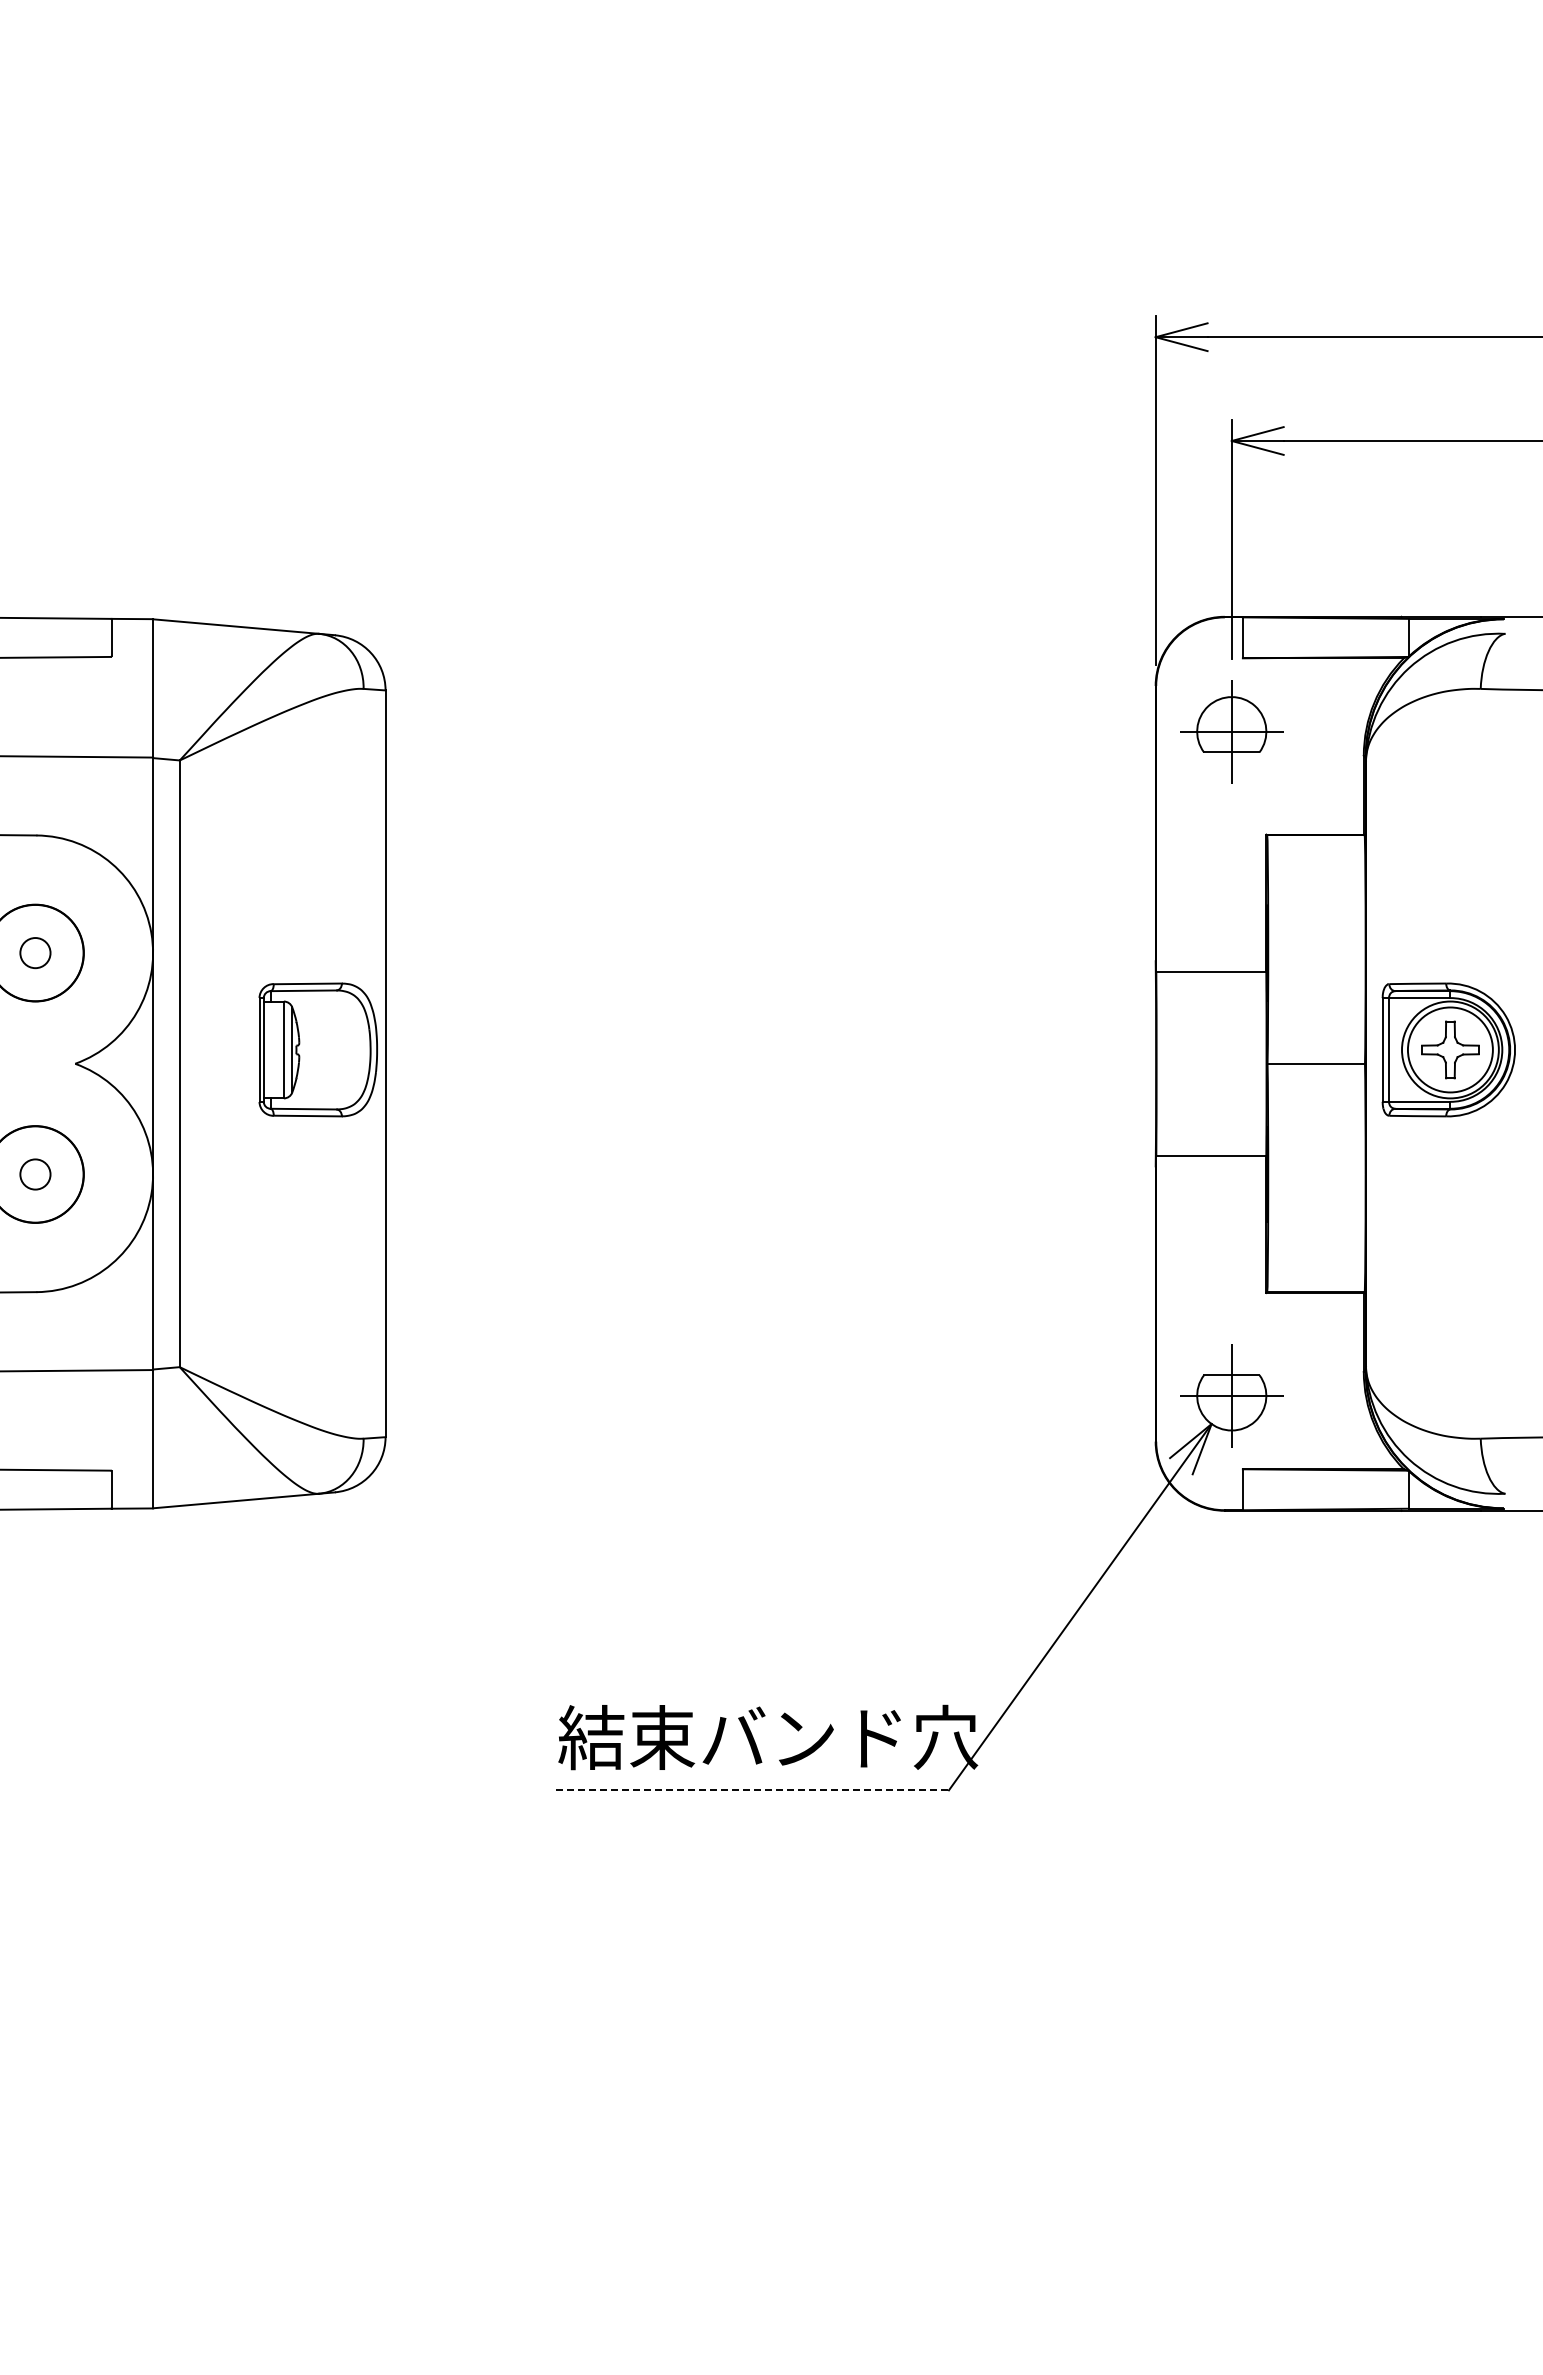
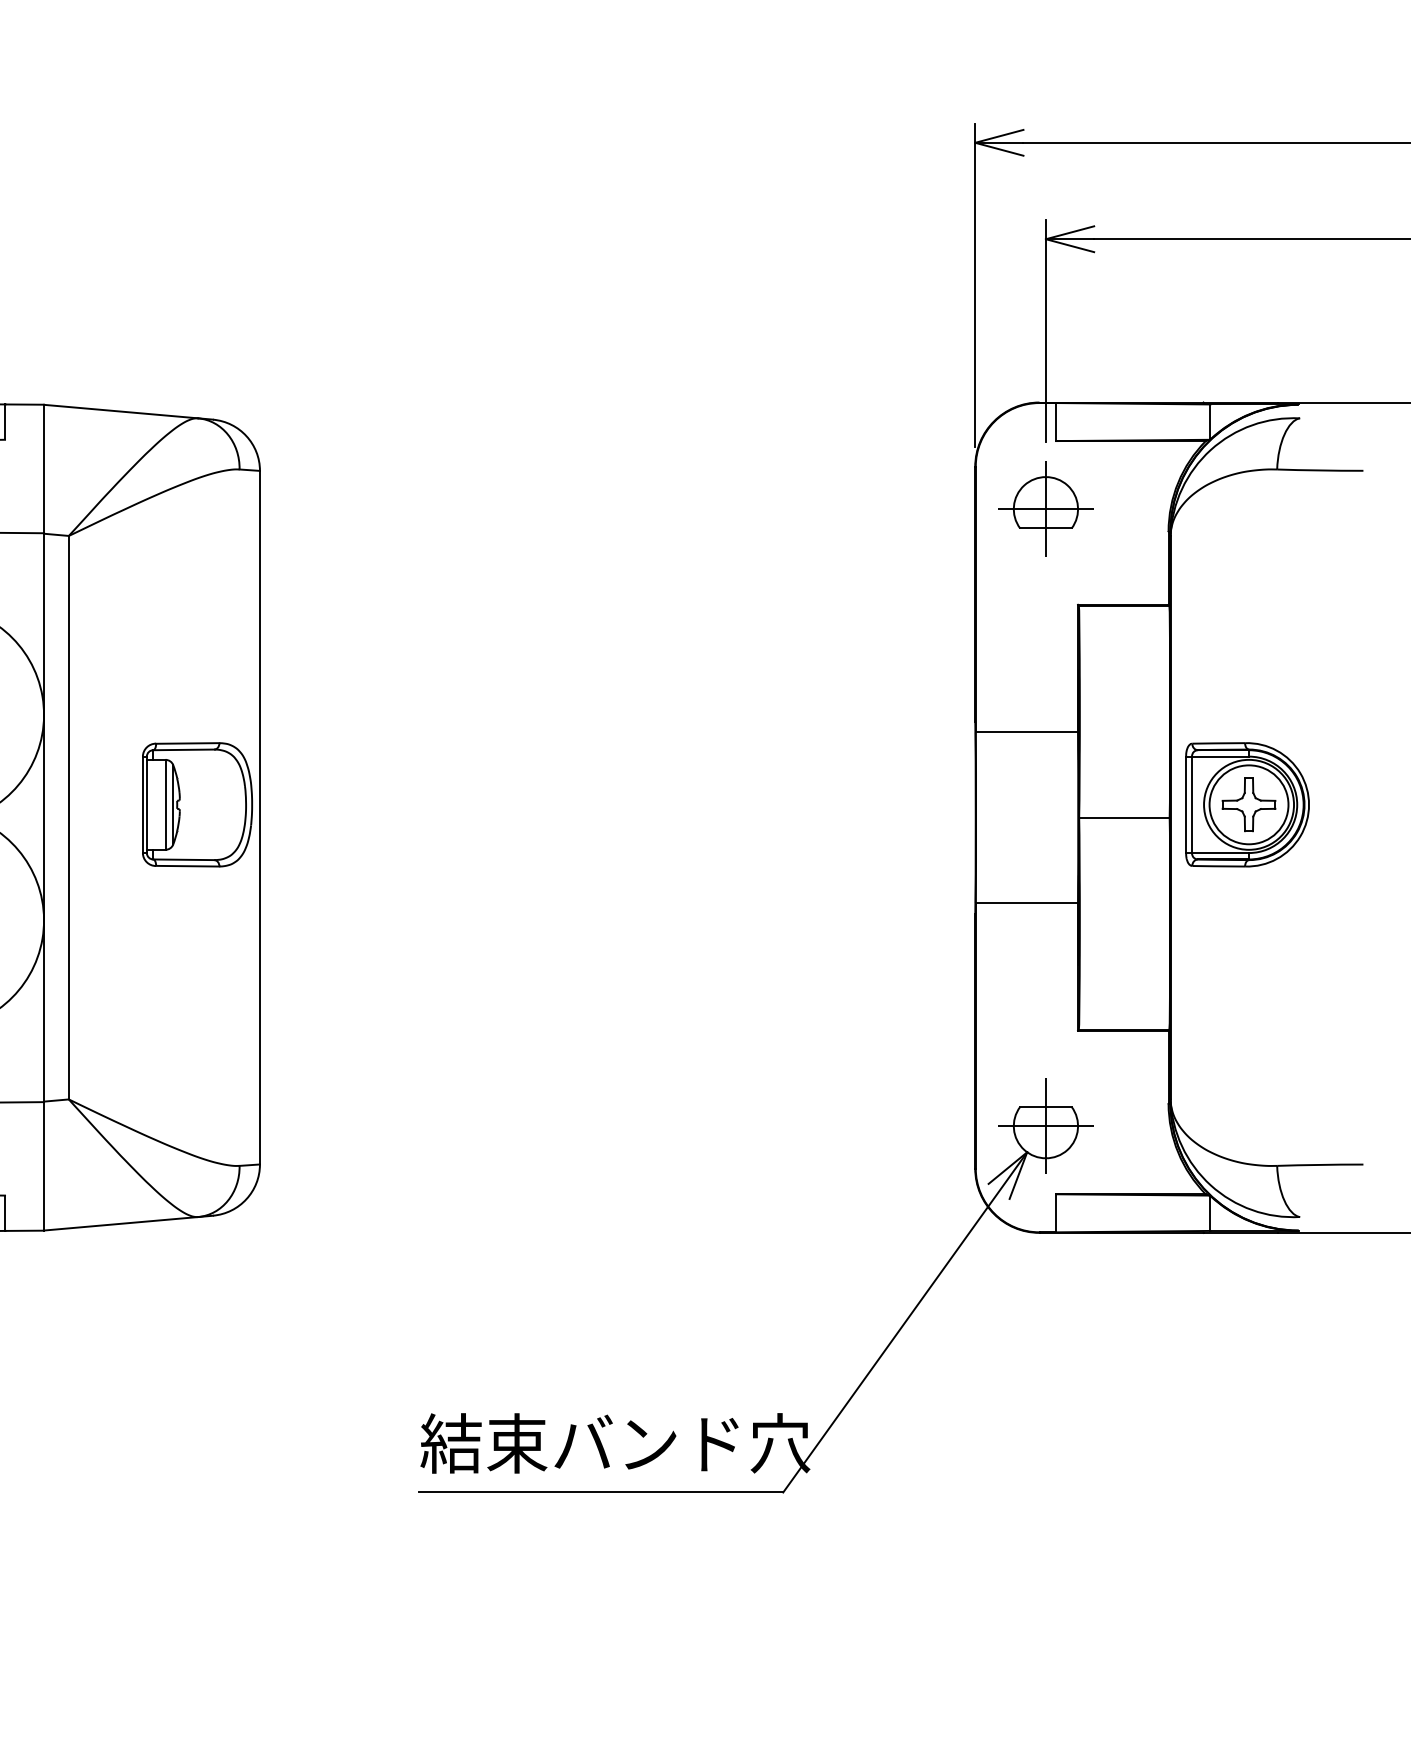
line: (753, 1790) -> (601, 1492), dashed -> solid

